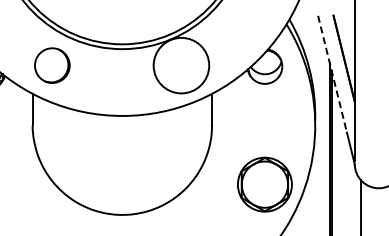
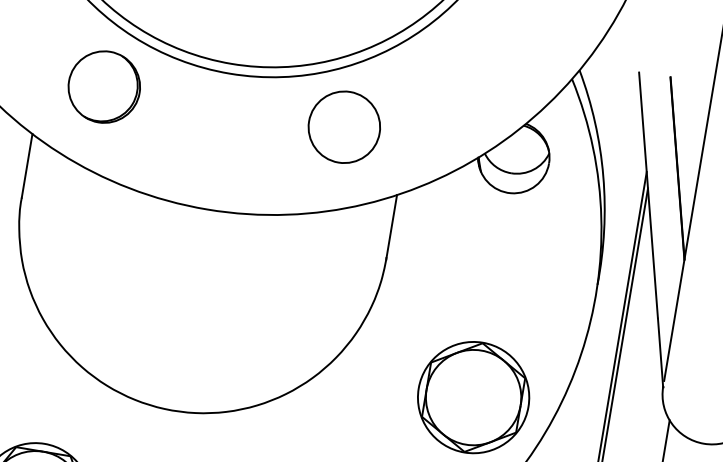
circle: (52, 65) -> (104, 86), moved
circle: (181, 65) -> (344, 127), size x0.62
line: (332, 73) -> (648, 194), dashed -> solid

